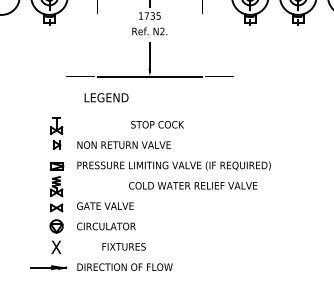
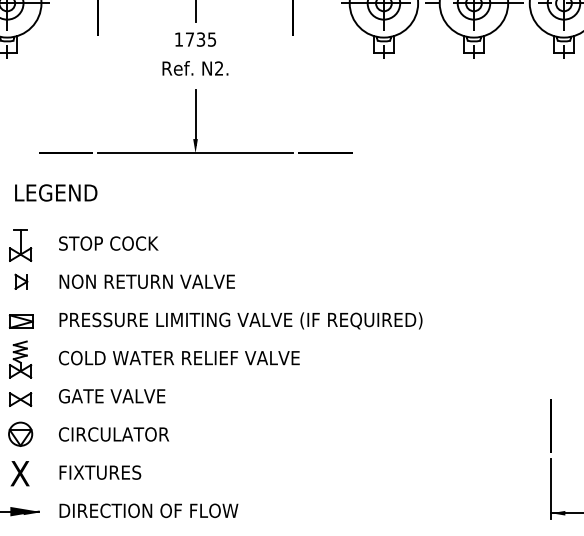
text: (106, 97) -> (56, 192), moved
text: (157, 124) -> (108, 243), moved
text: (193, 185) -> (179, 357), moved
text: (123, 246) -> (99, 471), moved

